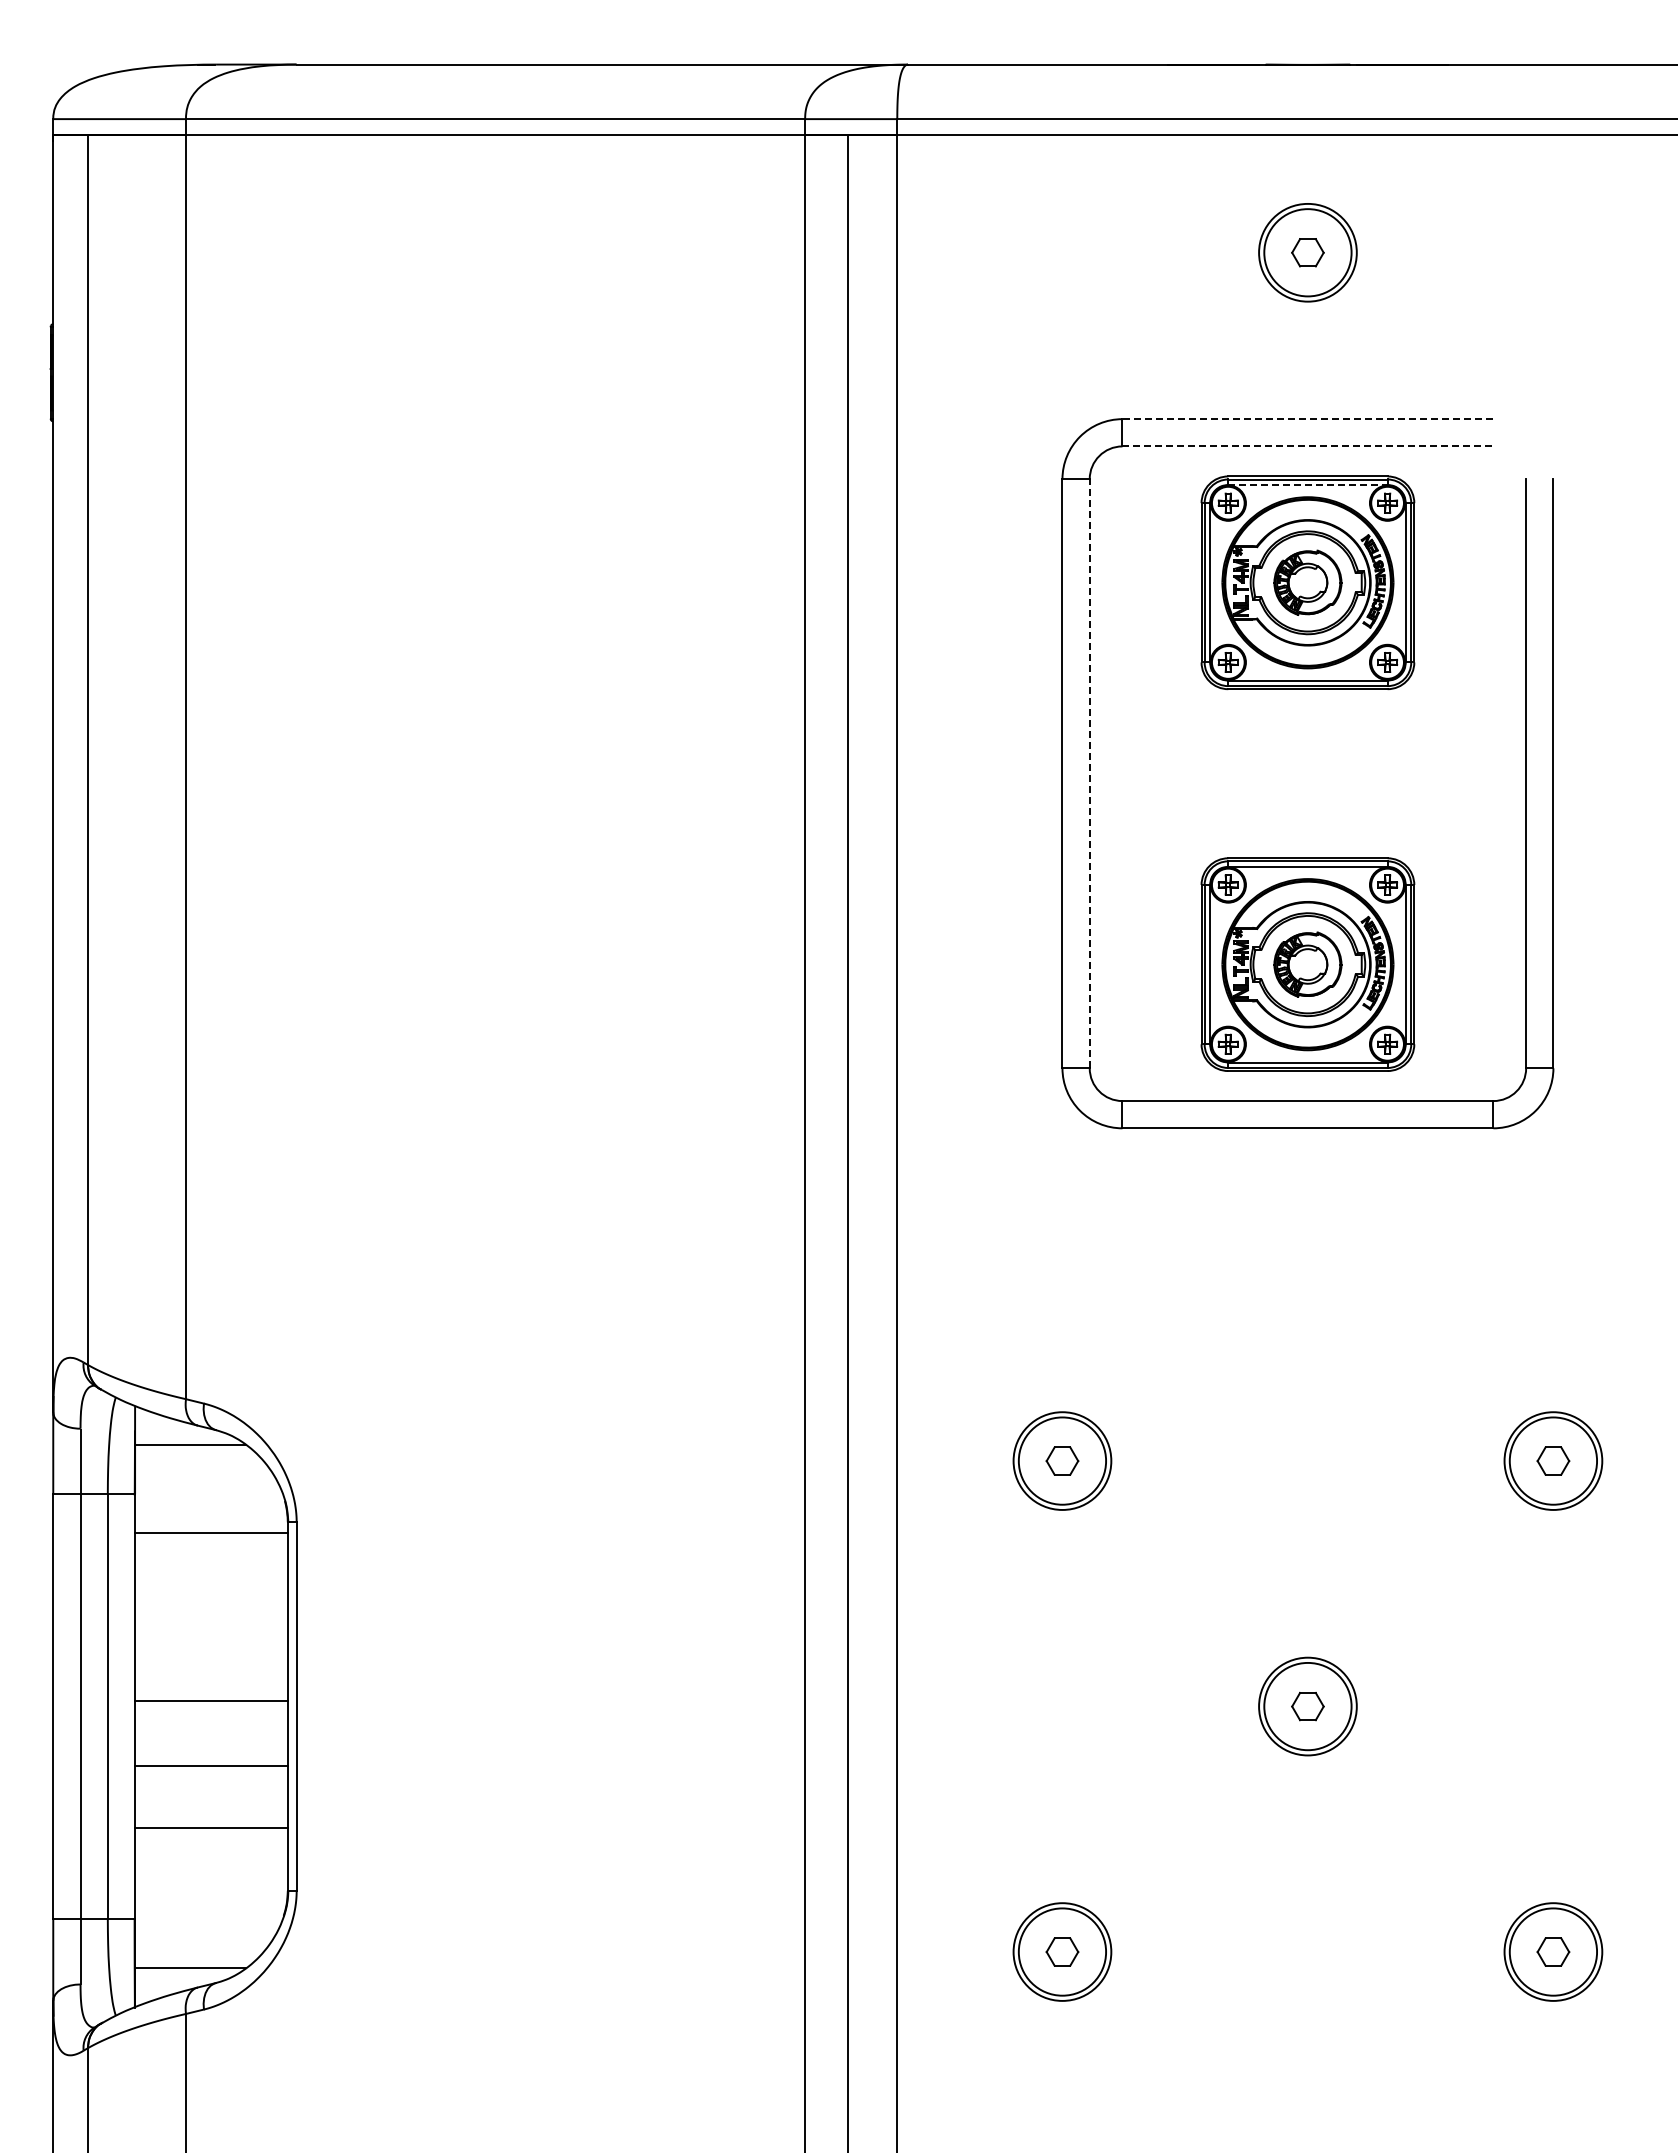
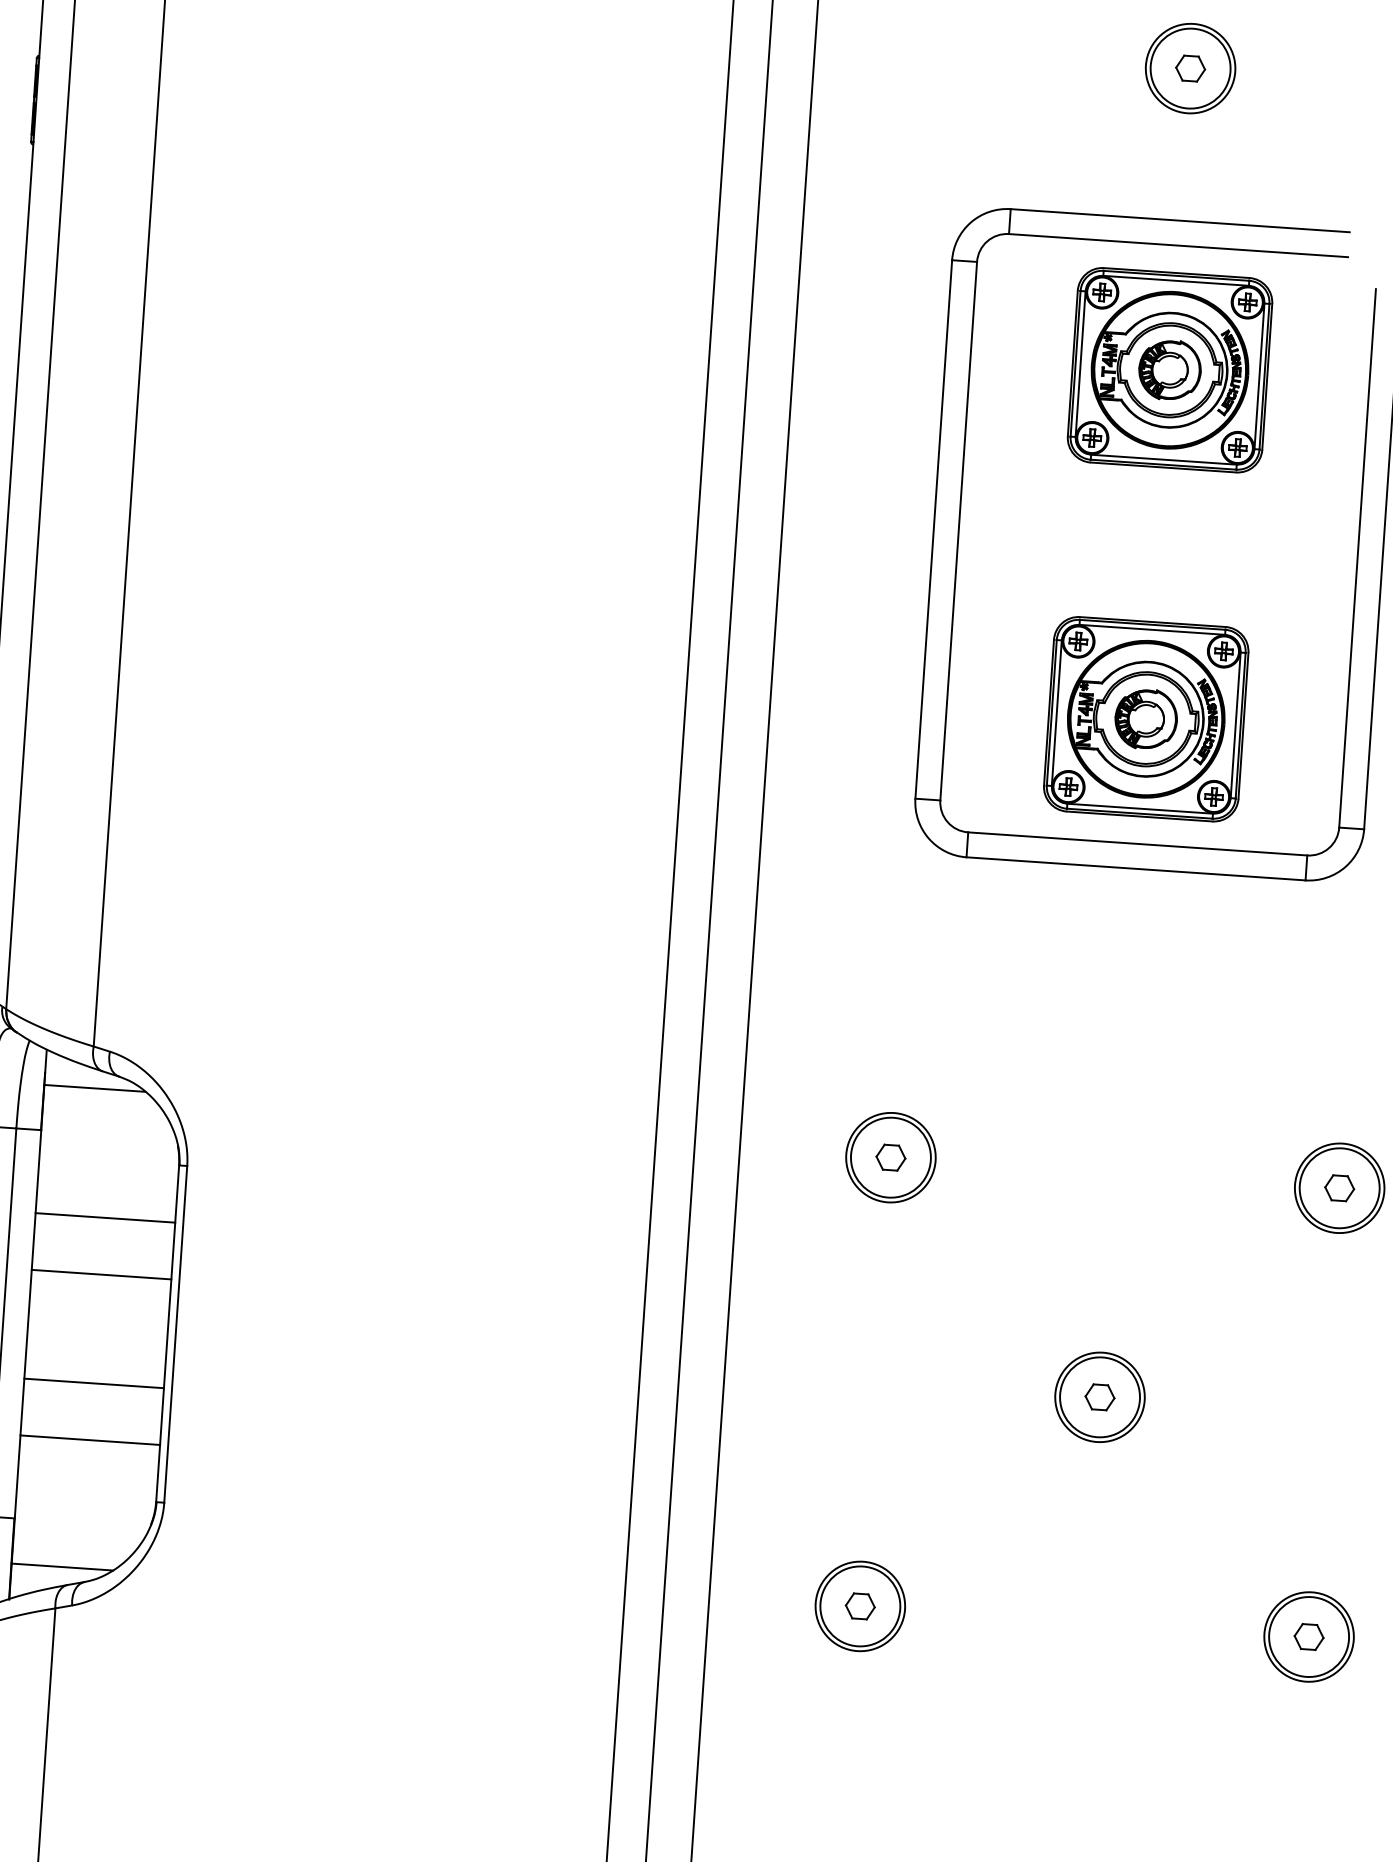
line: (1307, 419) -> (1179, 220), dashed -> solid
line: (1308, 446) -> (1179, 245), dashed -> solid
line: (1307, 484) -> (1175, 280), dashed -> solid
line: (1089, 773) -> (958, 530), dashed -> solid
line: (211, 1532) -> (105, 1217), moved
line: (211, 1701) -> (101, 1275), moved

